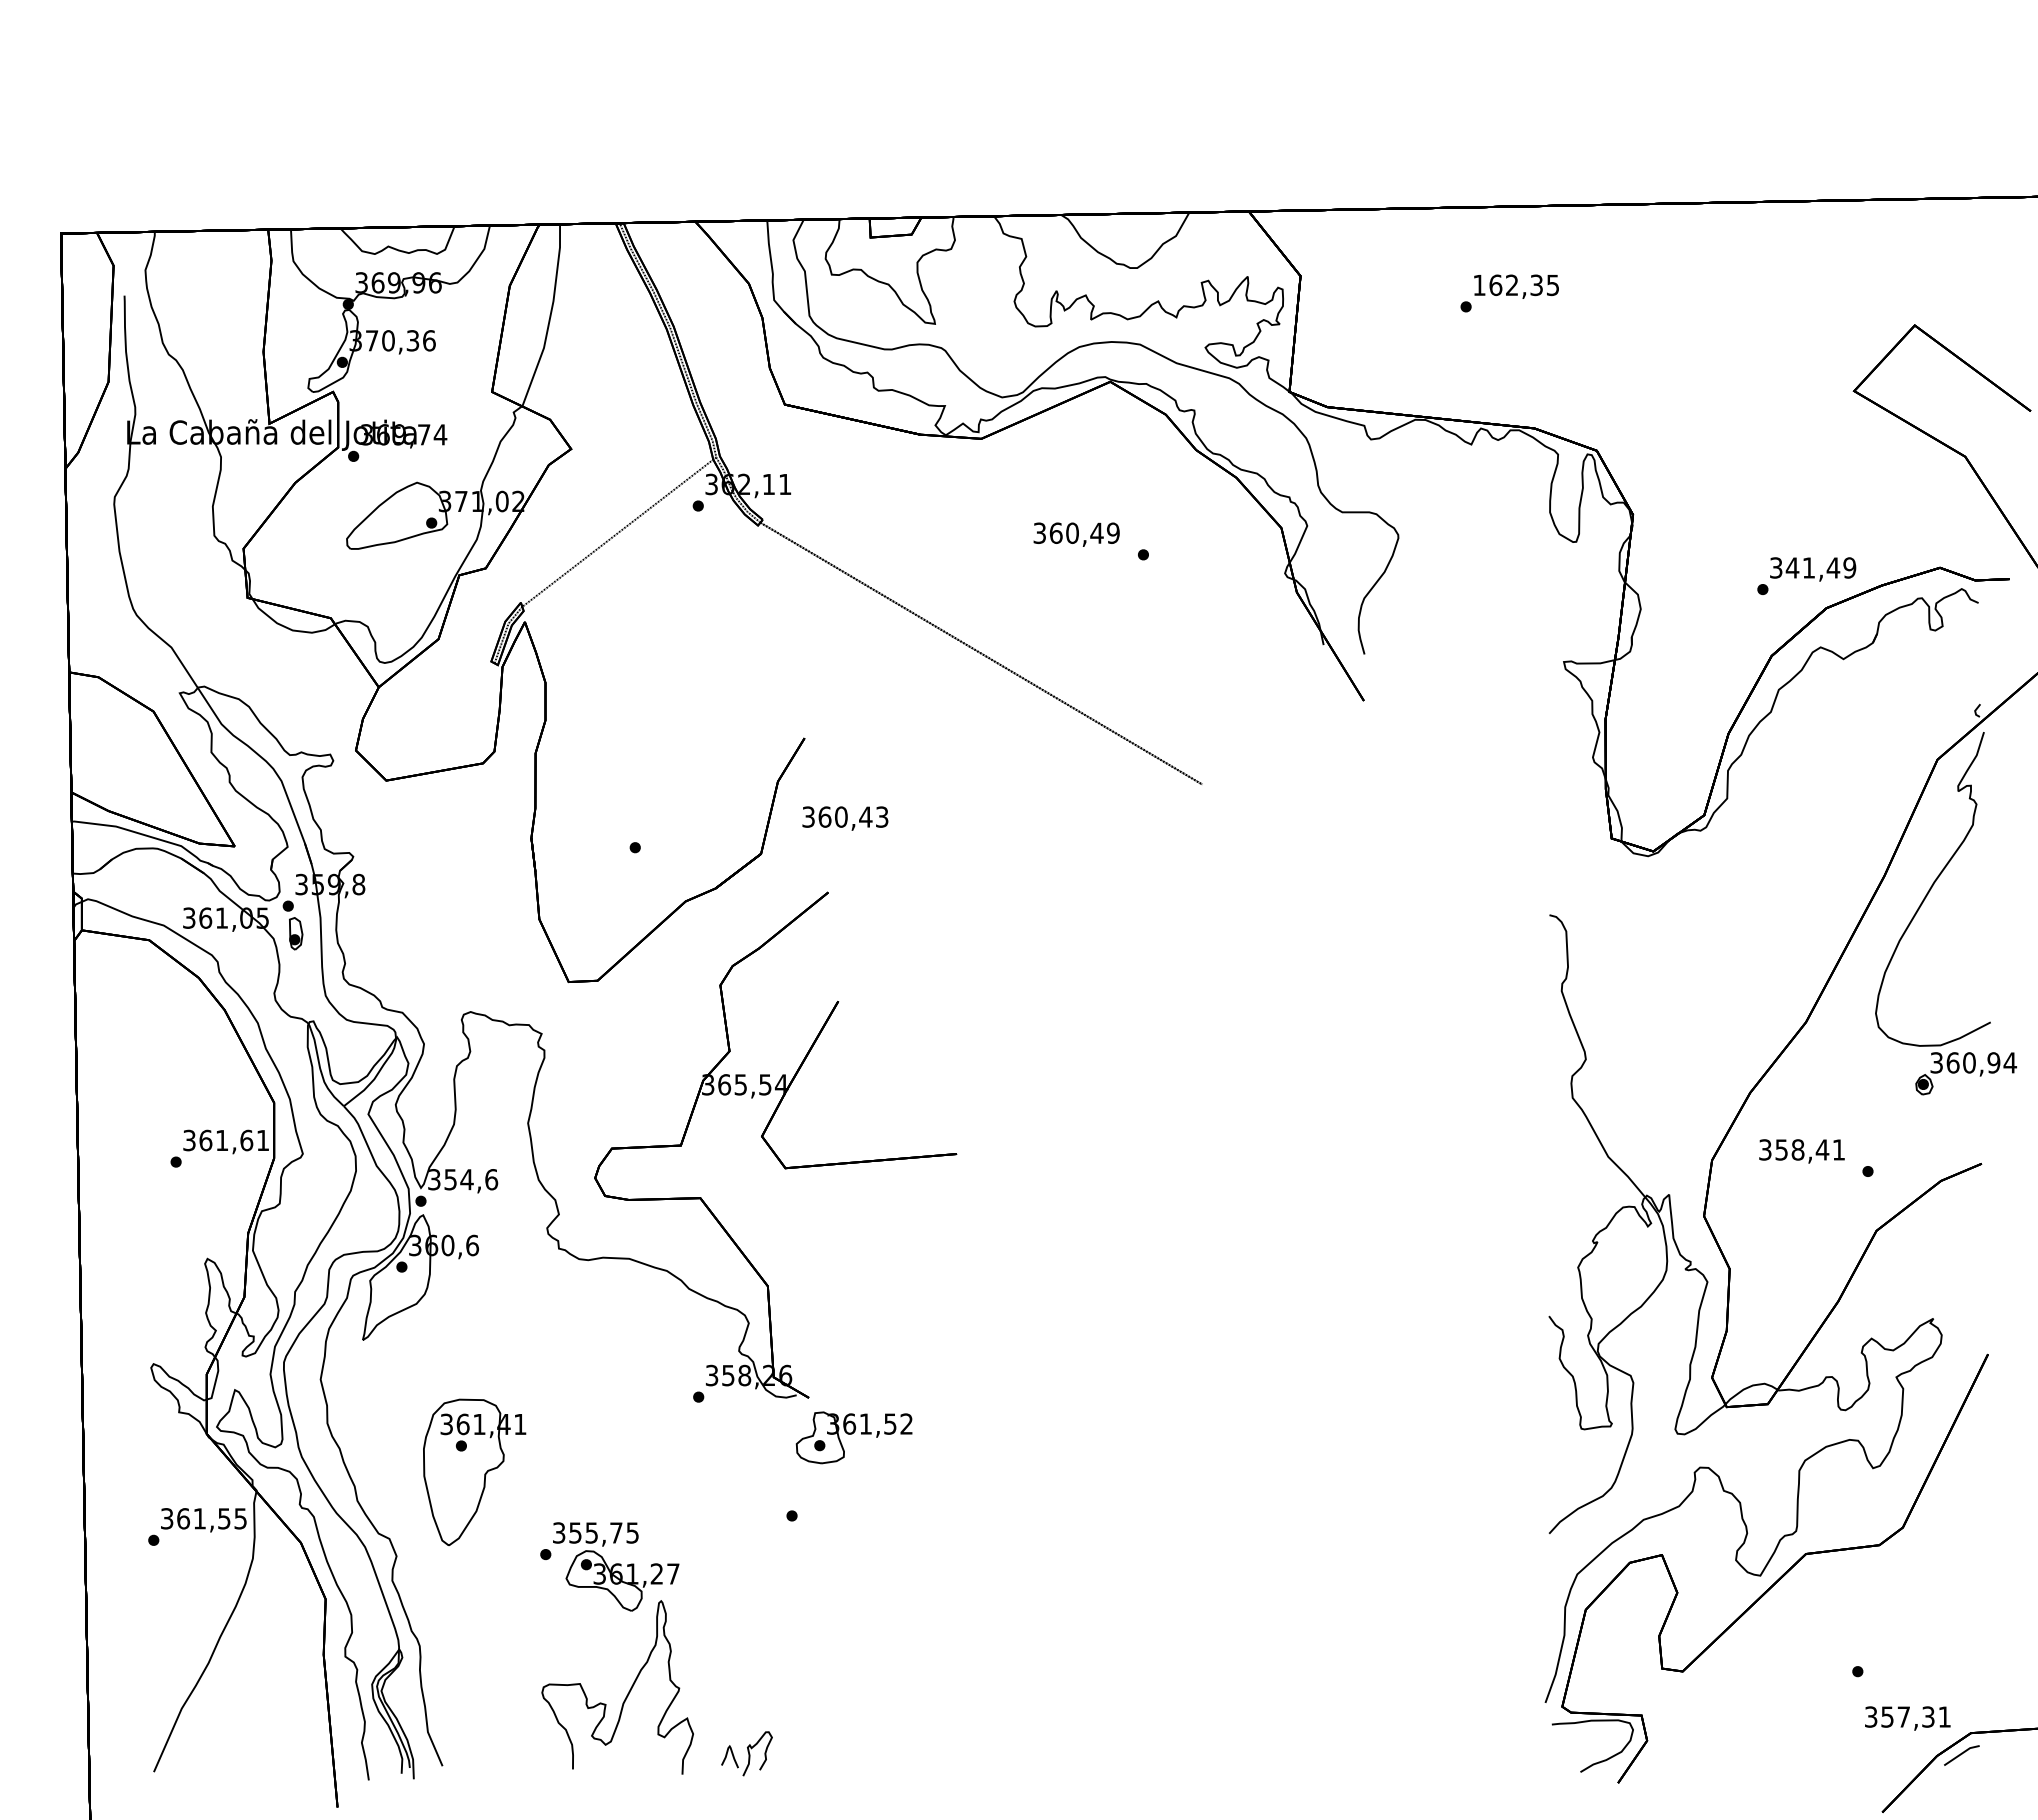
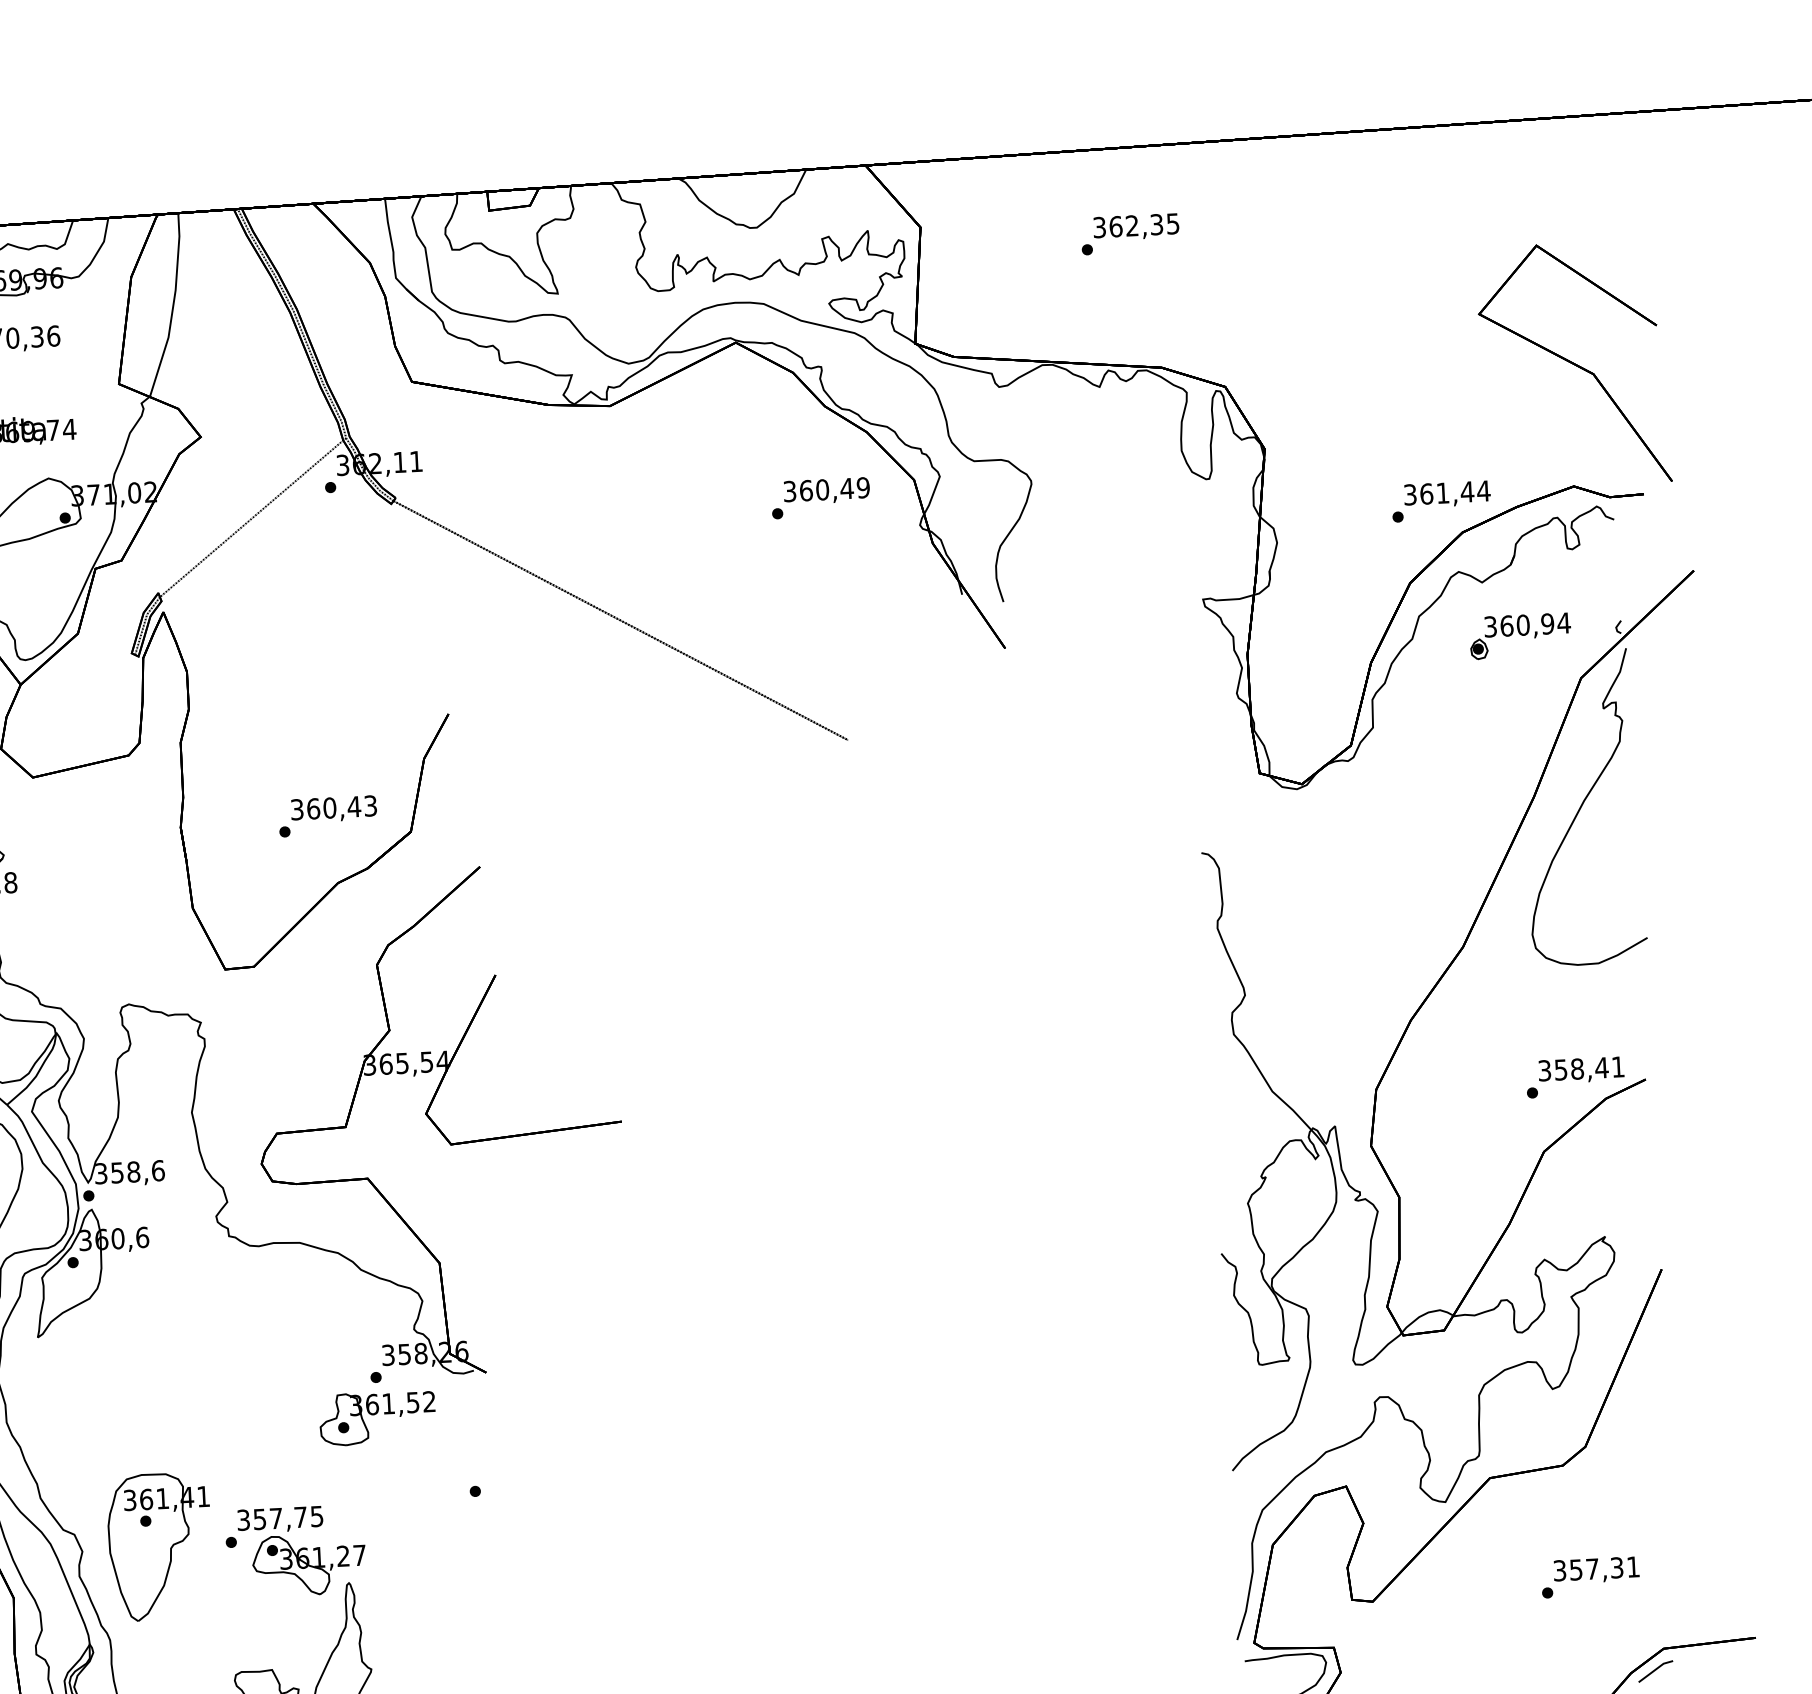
text: (1479, 285) -> (1099, 227), 162,35 -> 362,35
text: (1076, 534) -> (826, 490), moved
text: (1820, 567) -> (1454, 492), 341,49 -> 361,44
text: (845, 818) -> (334, 809), moved
part: (1965, 1073) -> (1519, 636), moved
text: (1801, 1151) -> (1580, 1070), moved
text: (466, 1179) -> (133, 1171), 354,6 -> 358,6
part: (853, 1437) -> (376, 1417), moved
part: (474, 1471) -> (160, 1545), moved
text: (591, 1532) -> (275, 1518), 355,75 -> 357,75
text: (1907, 1718) -> (1596, 1570), moved

